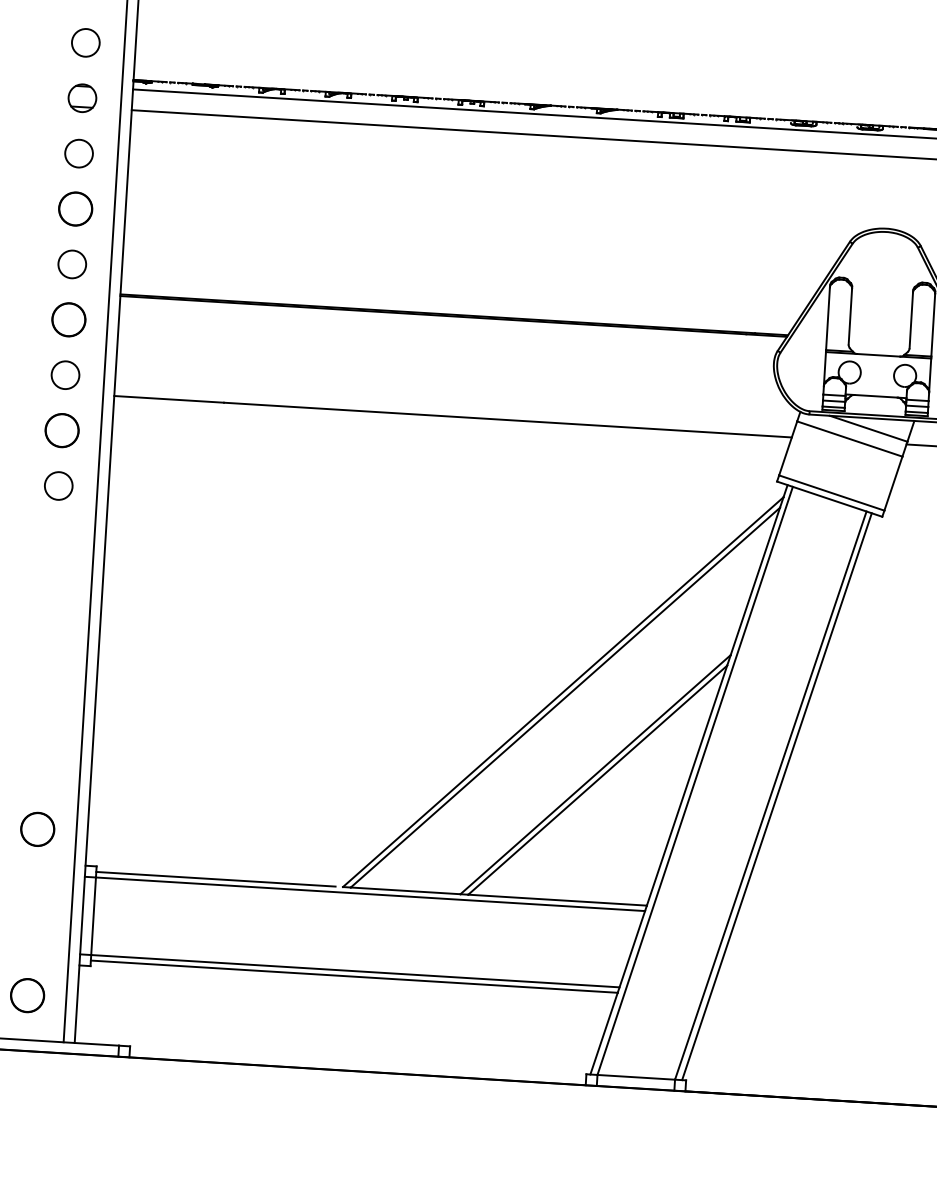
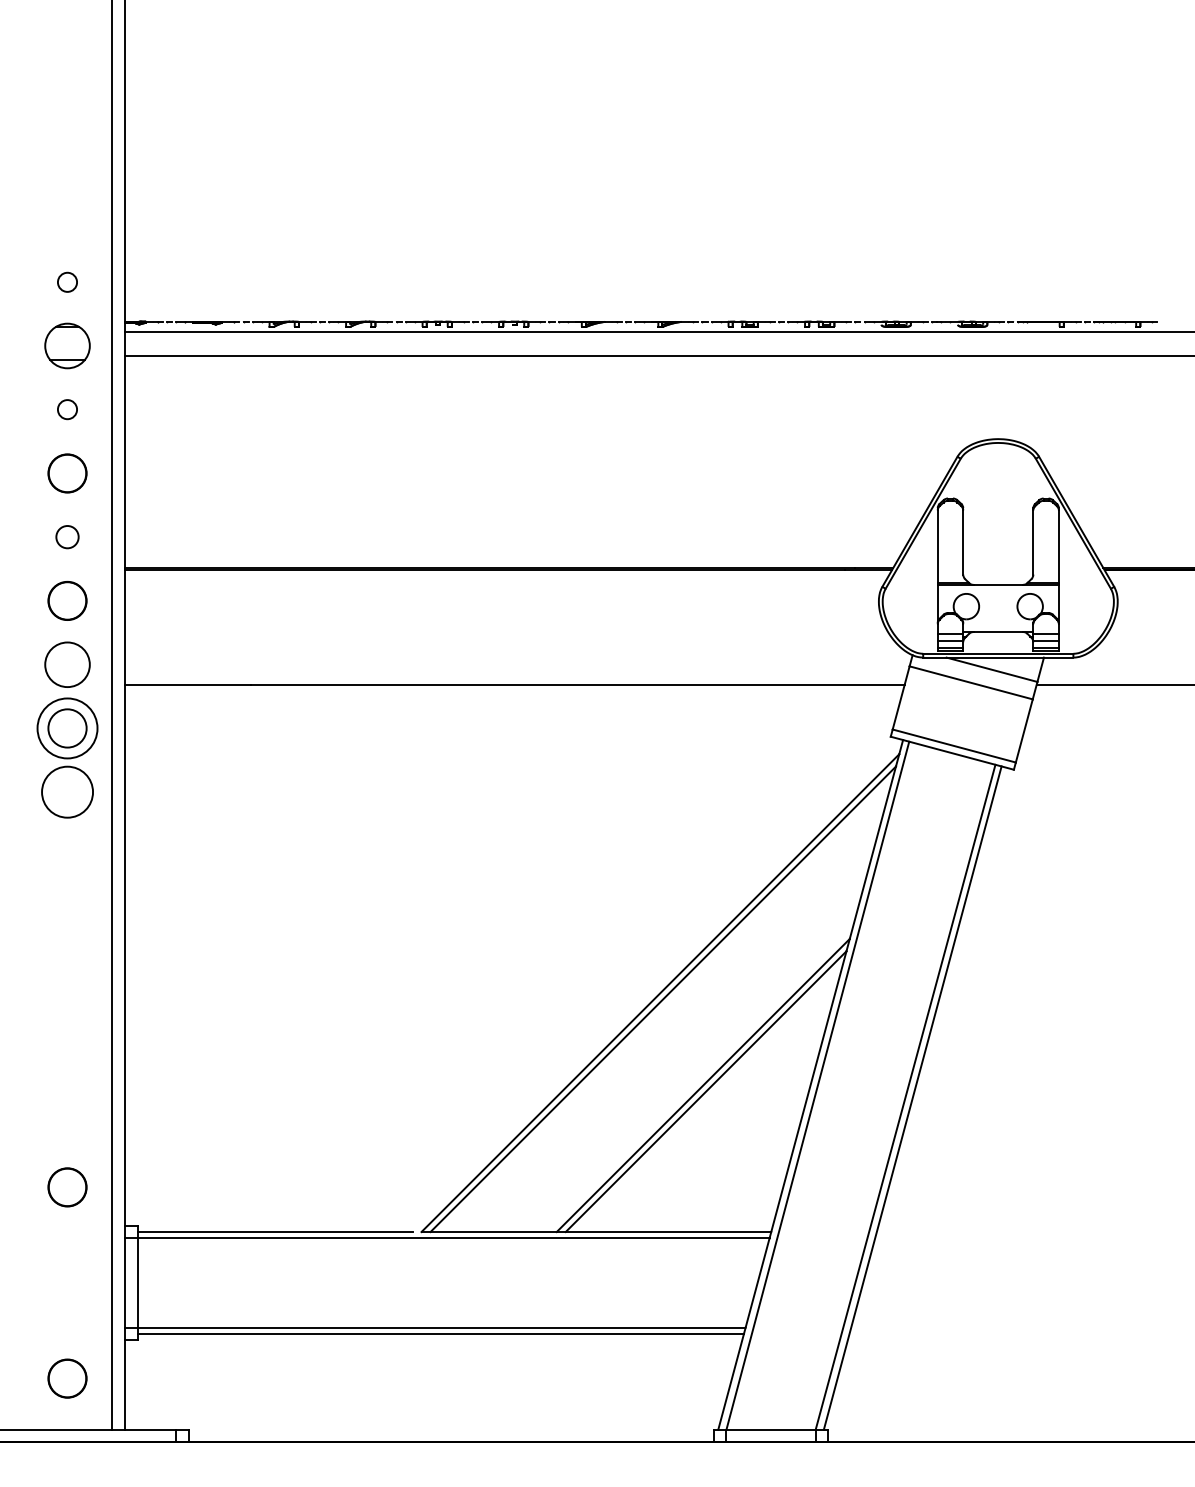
circle: (85, 43) -> (67, 282), size x0.6
part: (82, 97) -> (67, 345), size x1.4
circle: (79, 153) -> (67, 409), size x0.6
circle: (72, 263) -> (67, 536), size x0.7
circle: (65, 375) -> (67, 664), size x1.4
circle: (62, 430) -> (67, 728), size x1.6
circle: (58, 486) -> (67, 792), size x1.6

